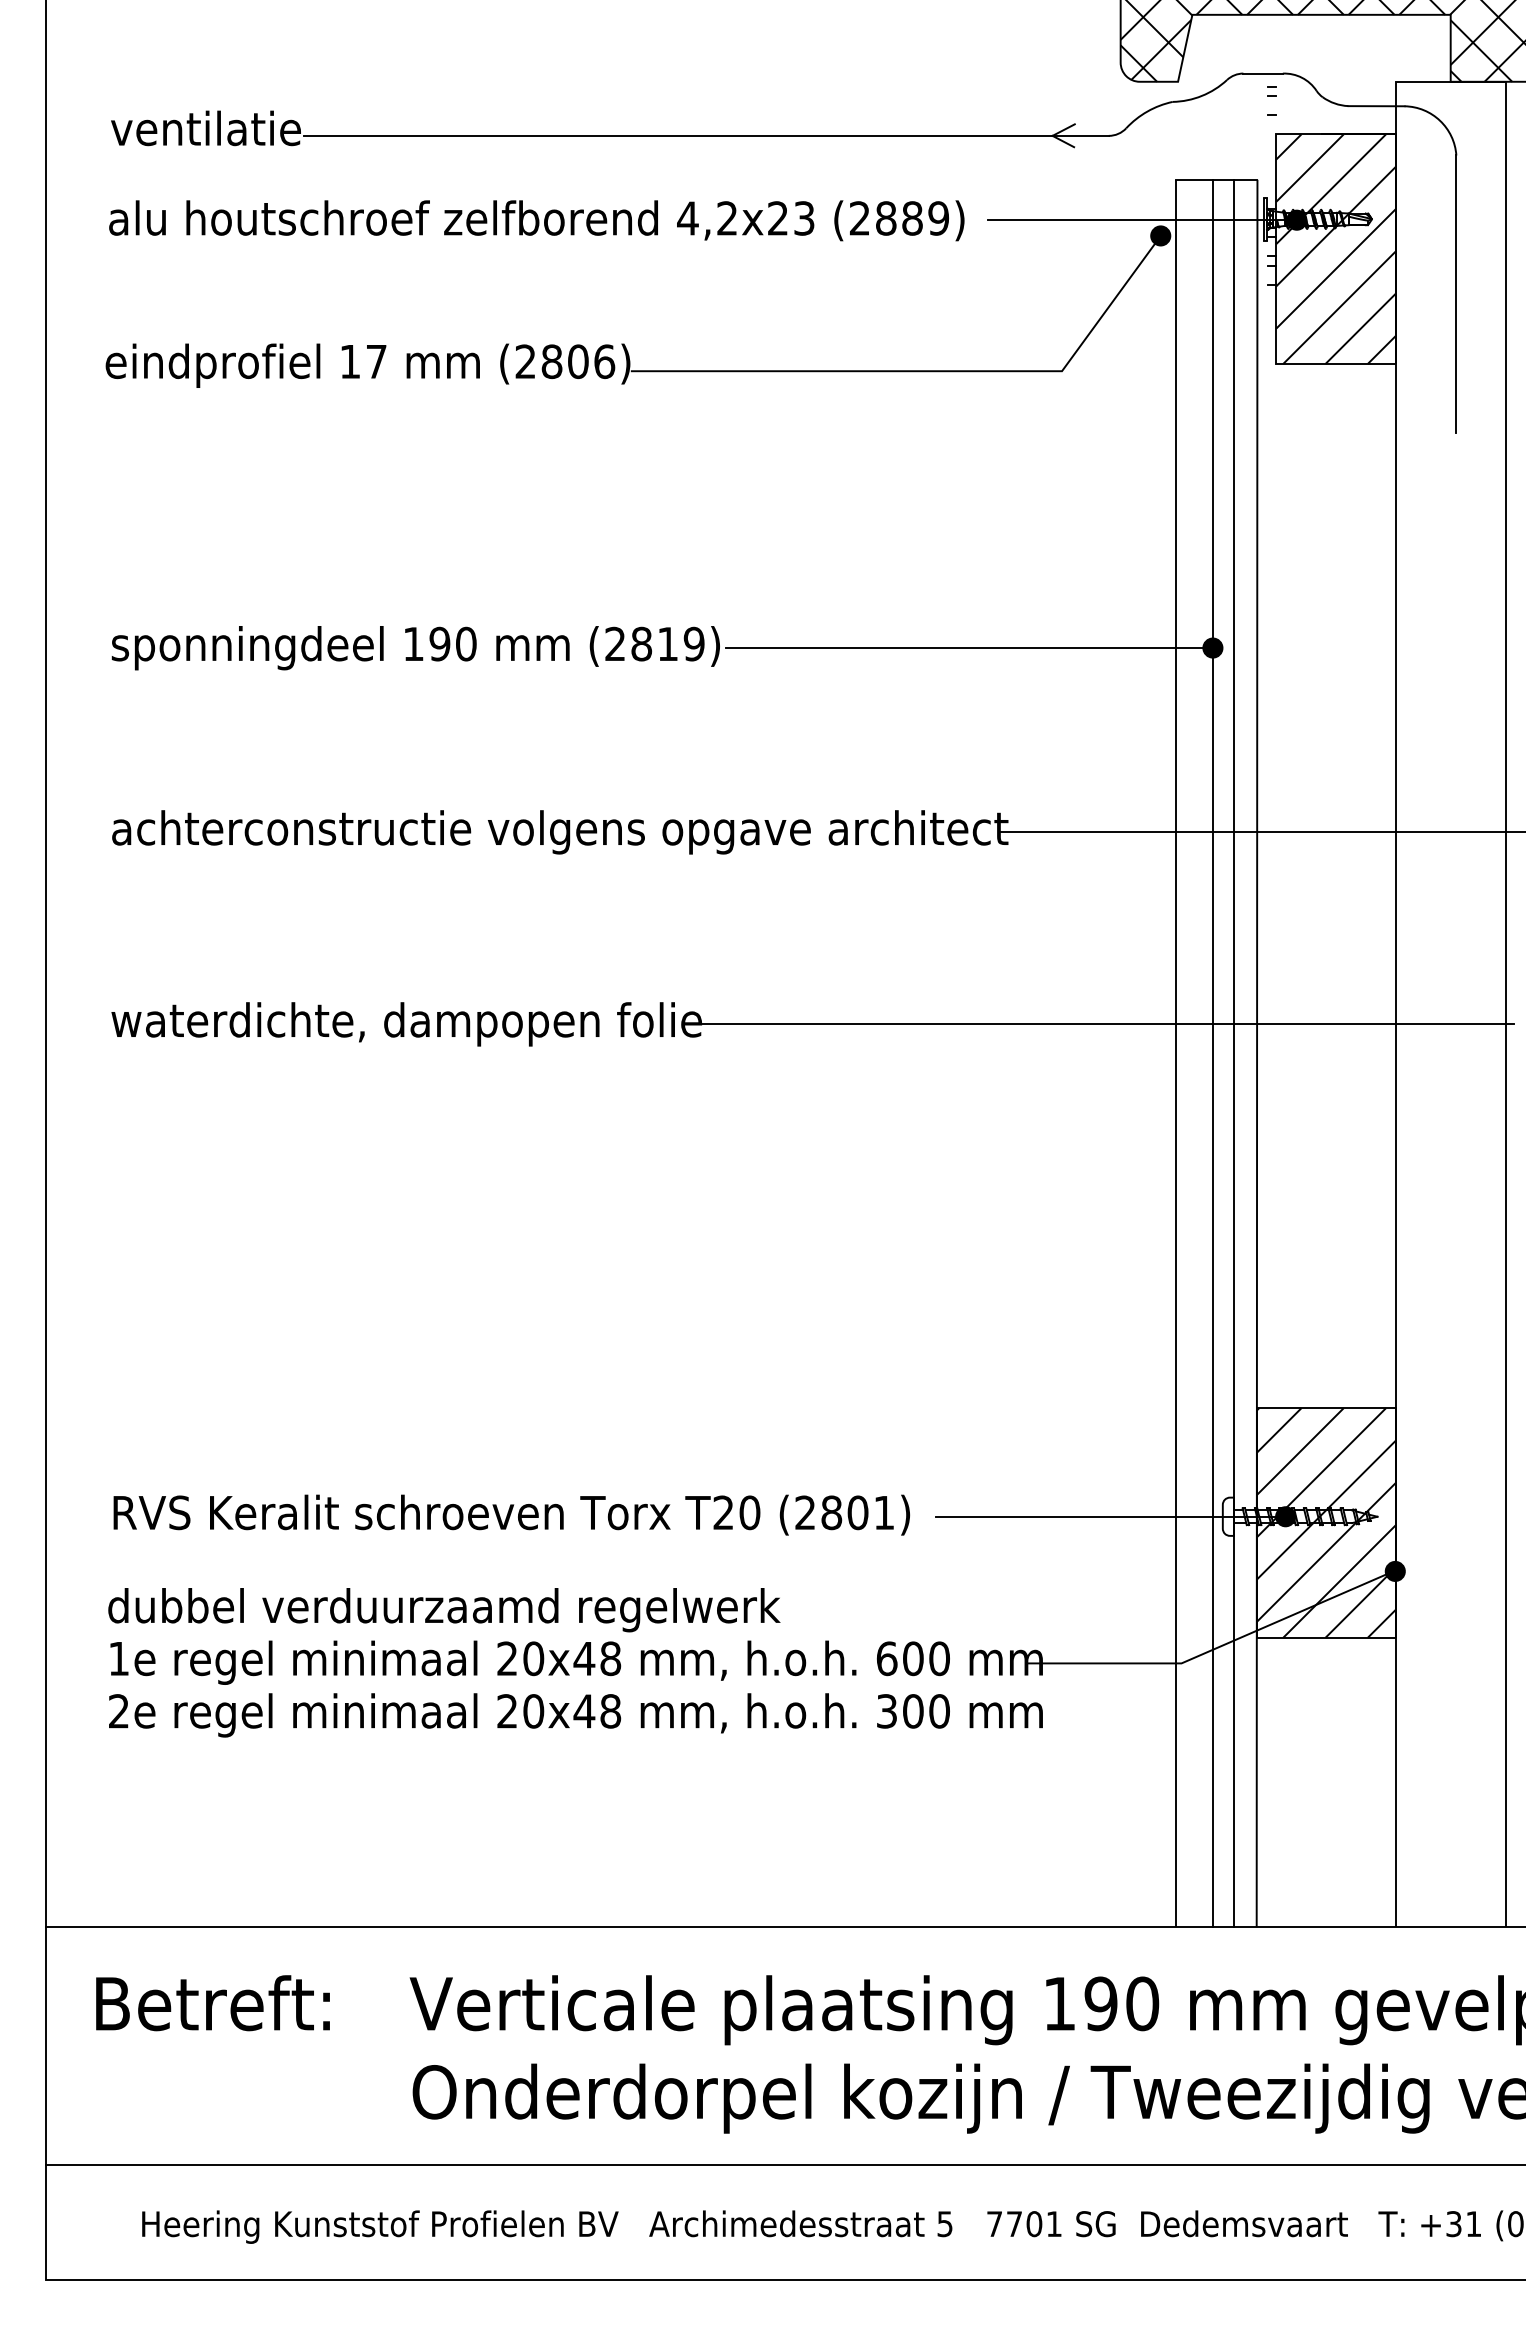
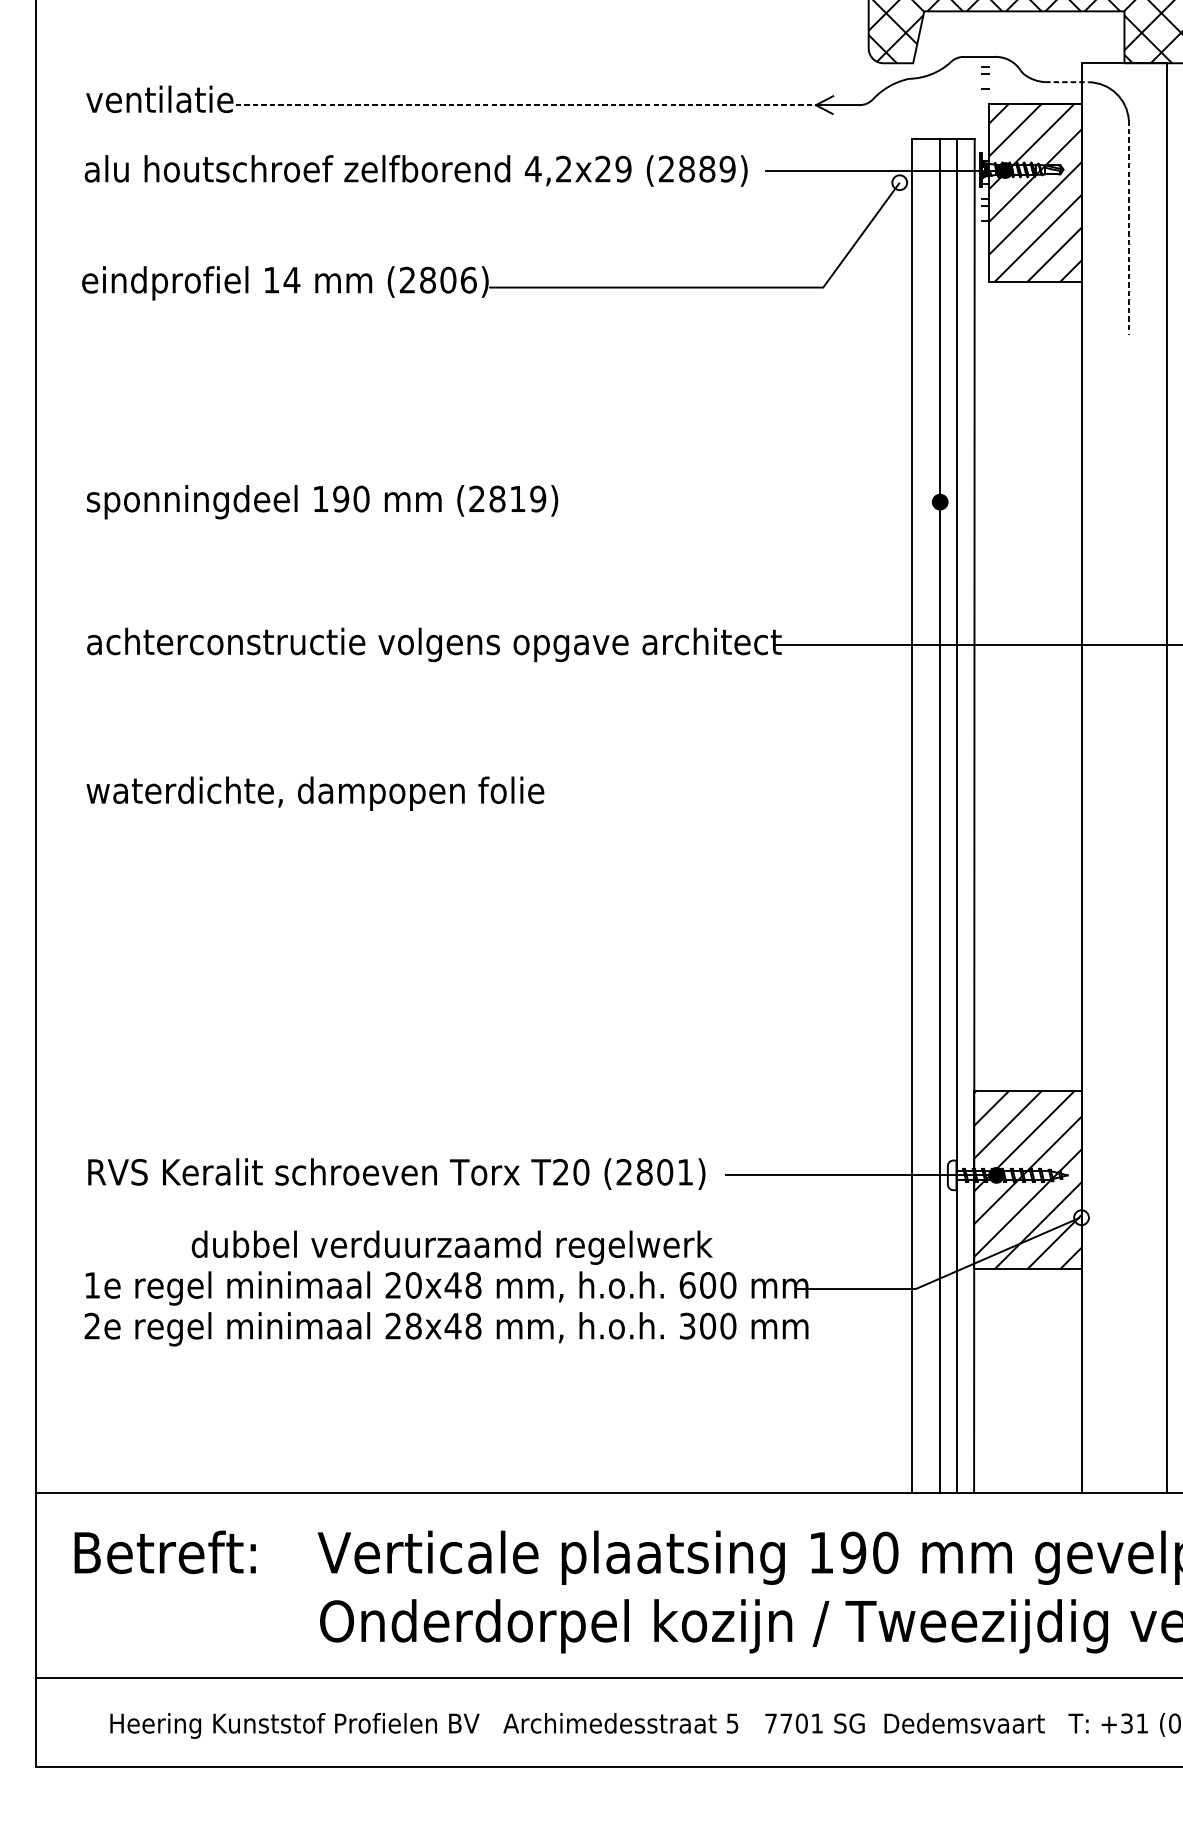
line: (1376, 106) -> (1066, 82), solid -> dashed
line: (678, 135) -> (526, 104), solid -> dashed
text: (804, 218) -> (623, 169), 4,2x23 -> 4,2x29
fill: (1160, 235) -> (899, 182), removed
line: (1456, 294) -> (1128, 228), solid -> dashed
text: (376, 361) -> (291, 280), 17 -> 14
line: (969, 648) -> (751, 502), removed
line: (1105, 1024) -> (856, 793), removed
fill: (1394, 1571) -> (1080, 1217), removed
text: (444, 1610) -> (452, 1248), moved
text: (533, 1711) -> (413, 1326), 20x48 -> 28x48

